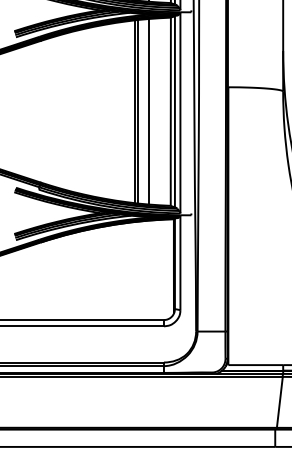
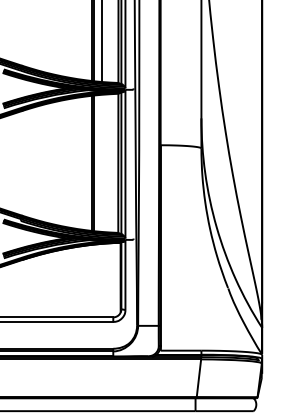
line: (149, 111) -> (102, 163), removed

